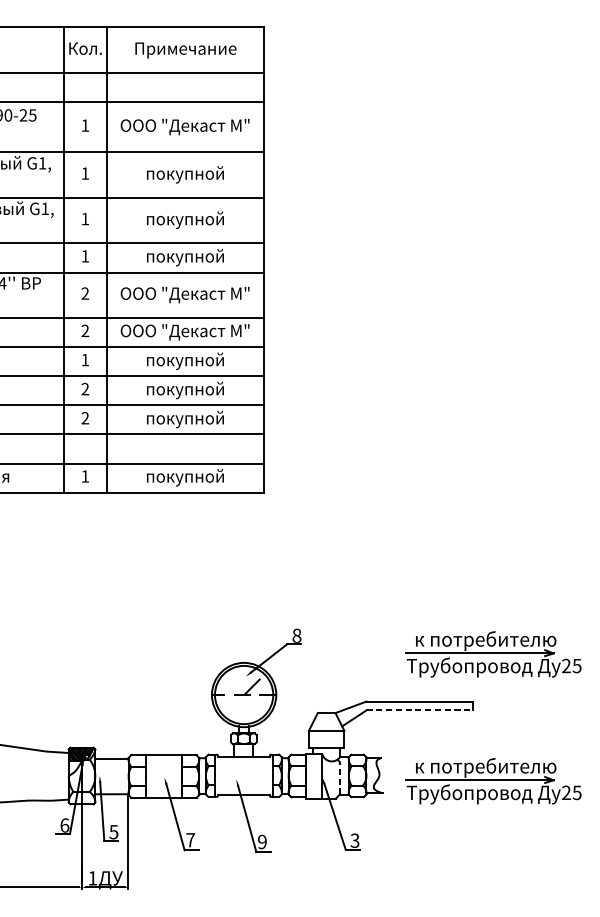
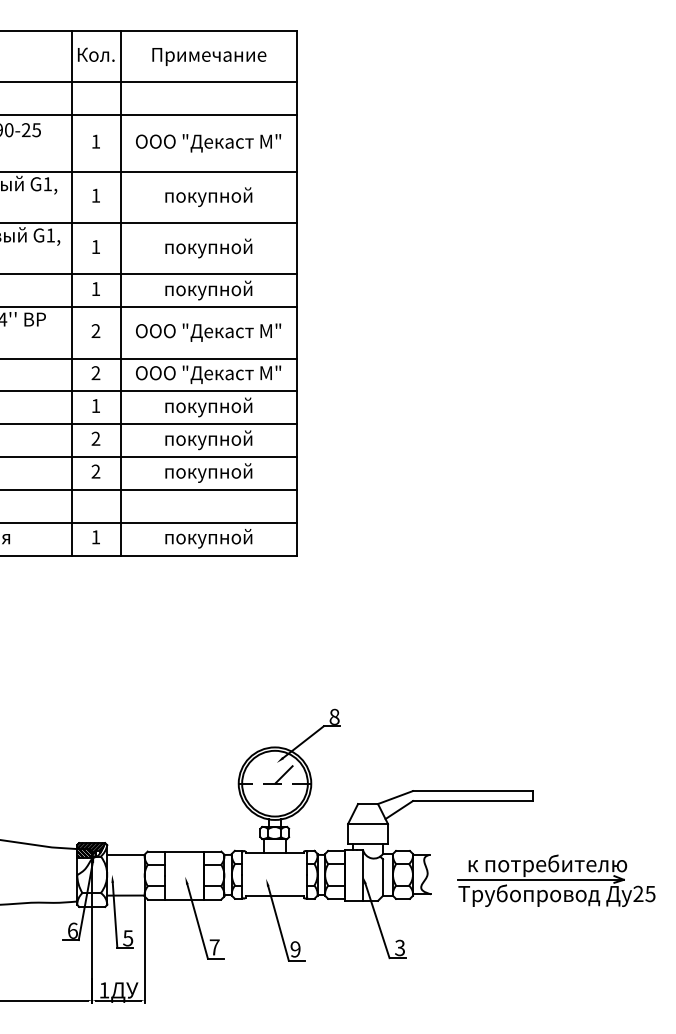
part: (493, 654) -> (556, 737), removed
line: (419, 710) -> (472, 801), dashed -> solid
line: (340, 778) -> (383, 877), dashed -> solid

